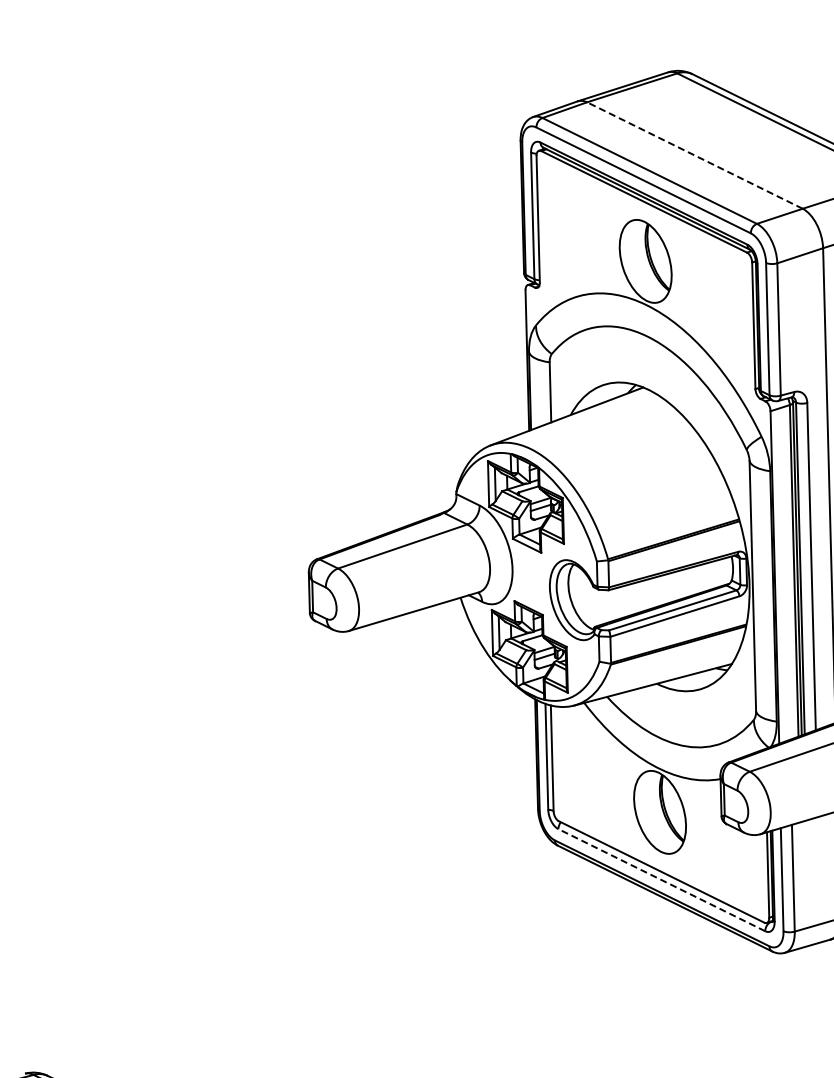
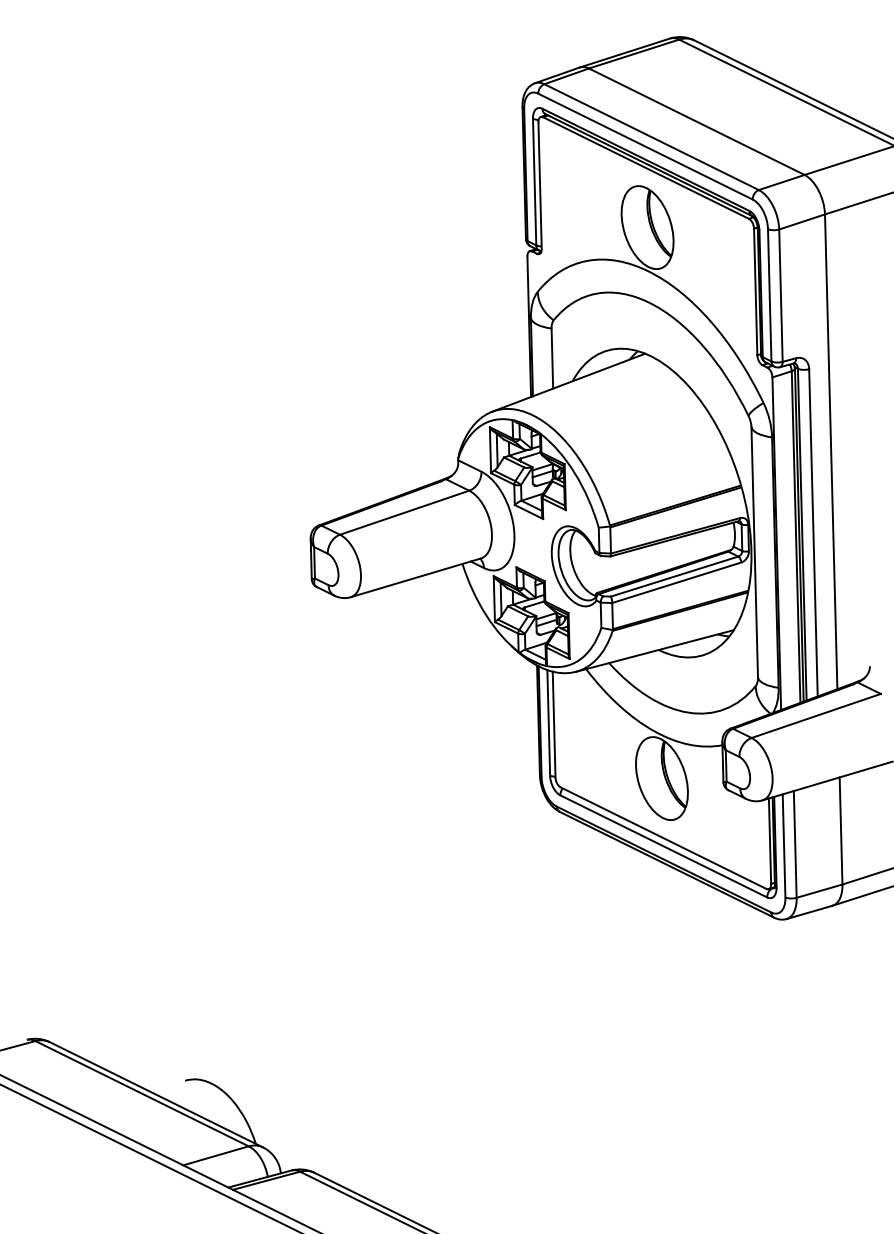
line: (694, 155) -> (696, 121), dashed -> solid
line: (661, 880) -> (663, 846), dashed -> solid

